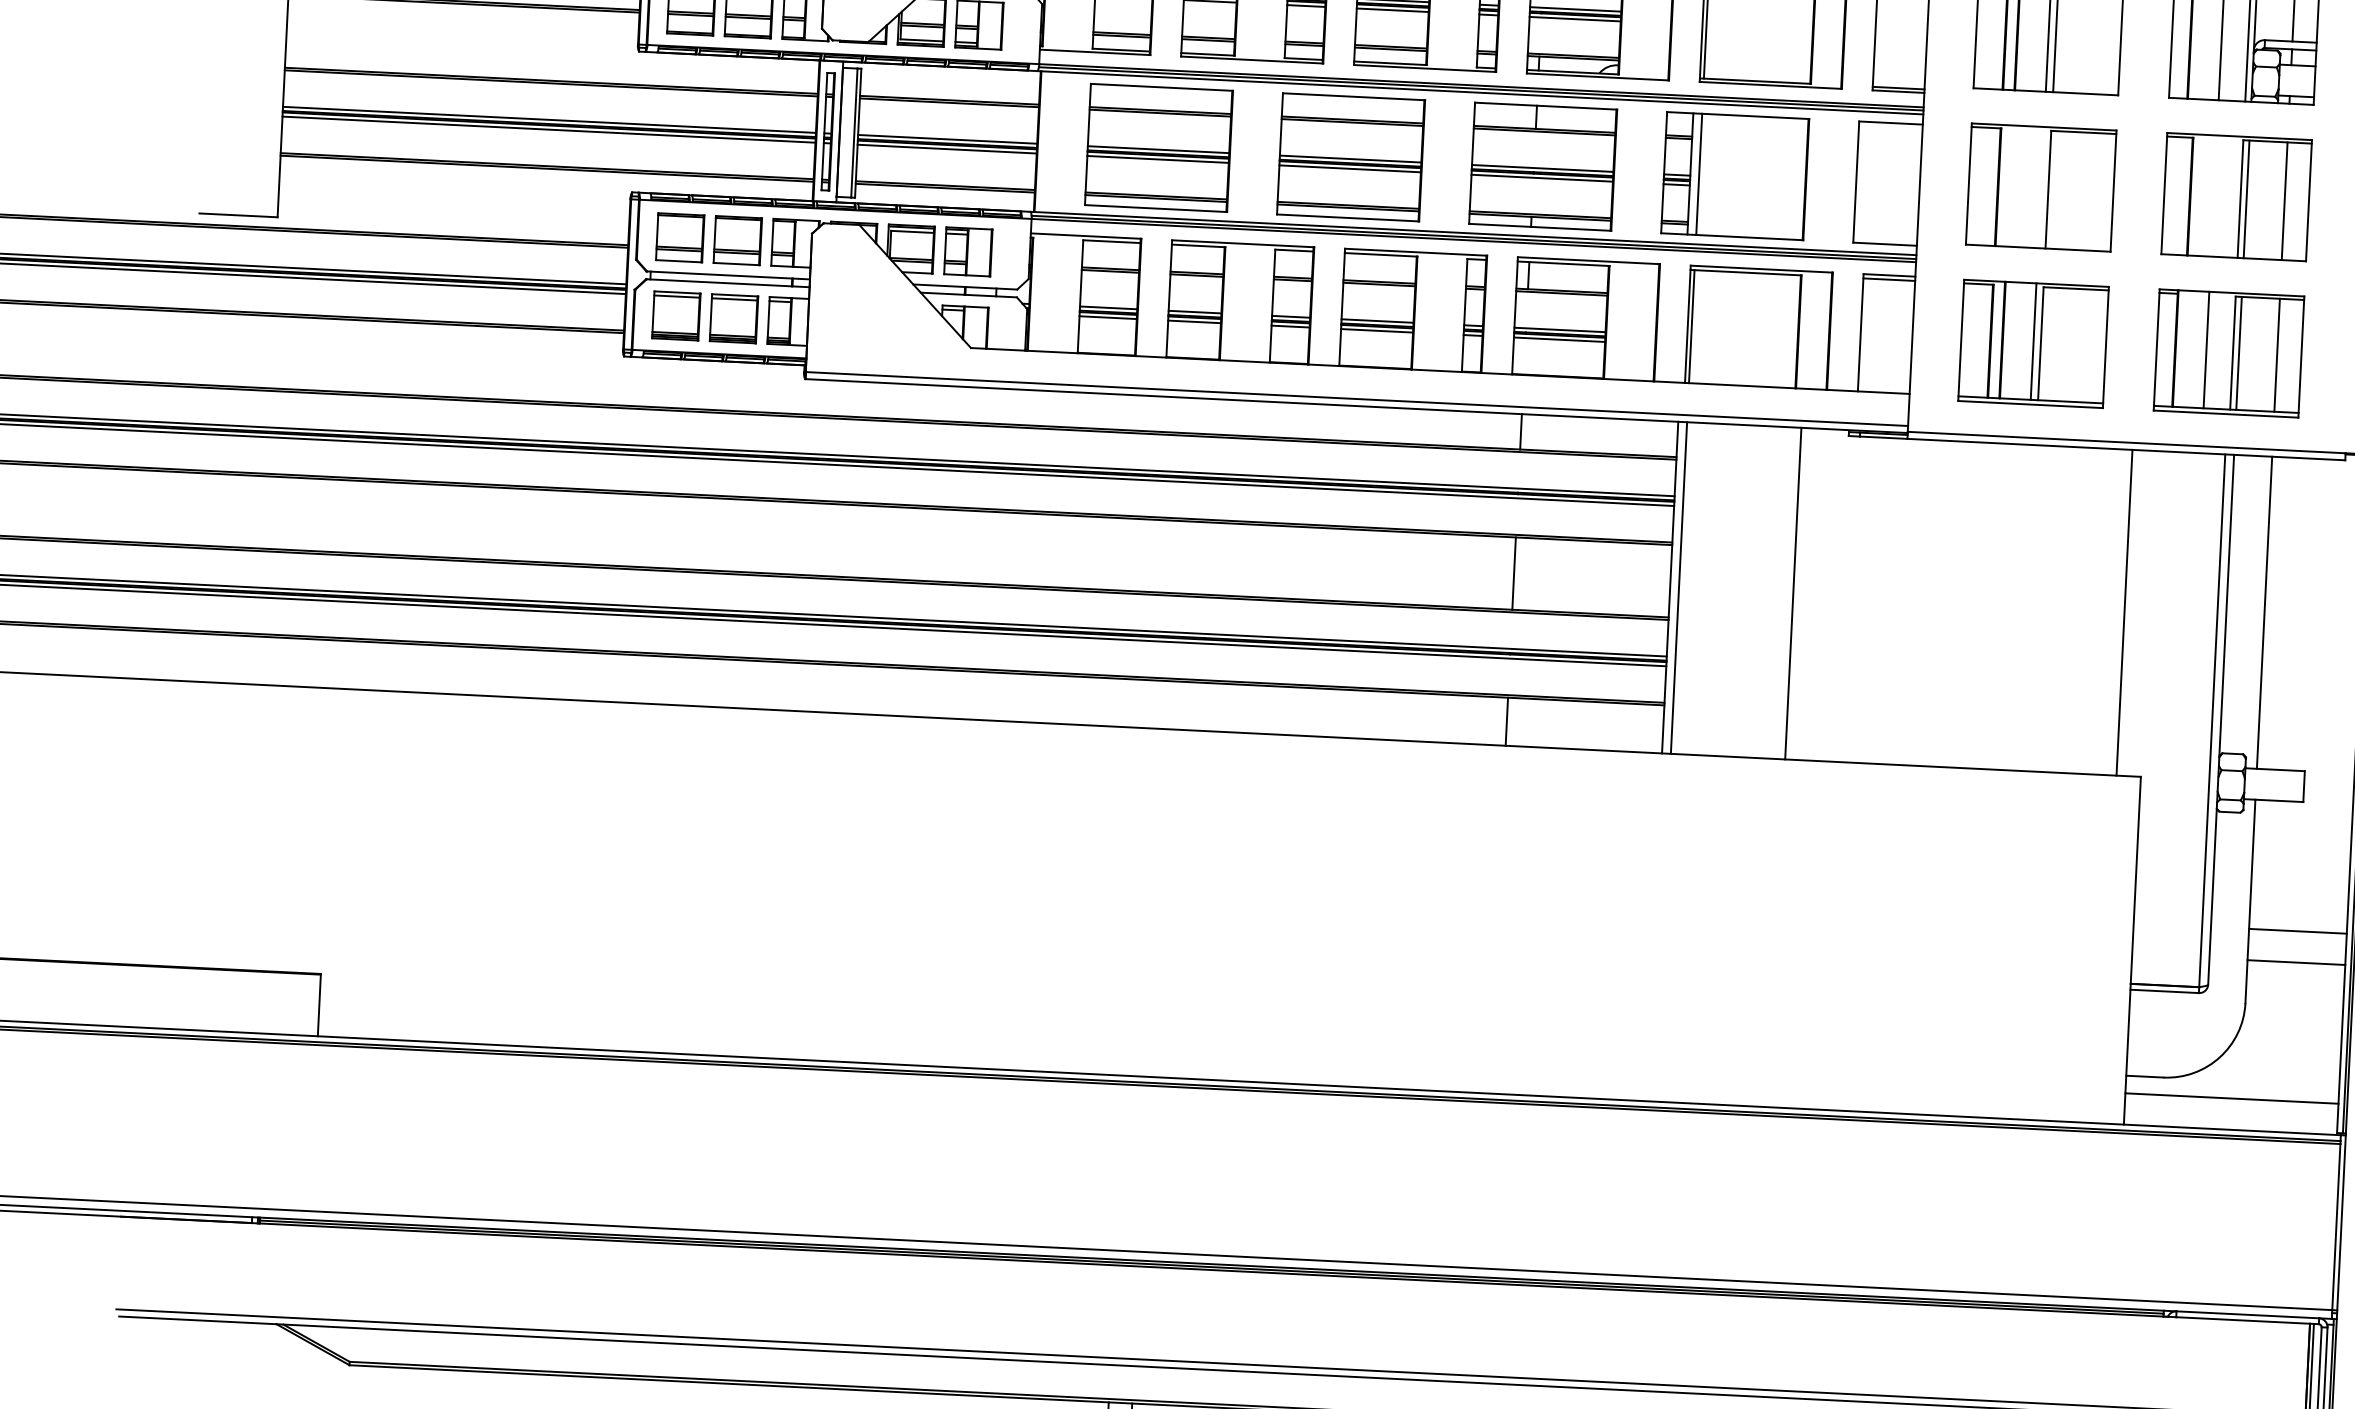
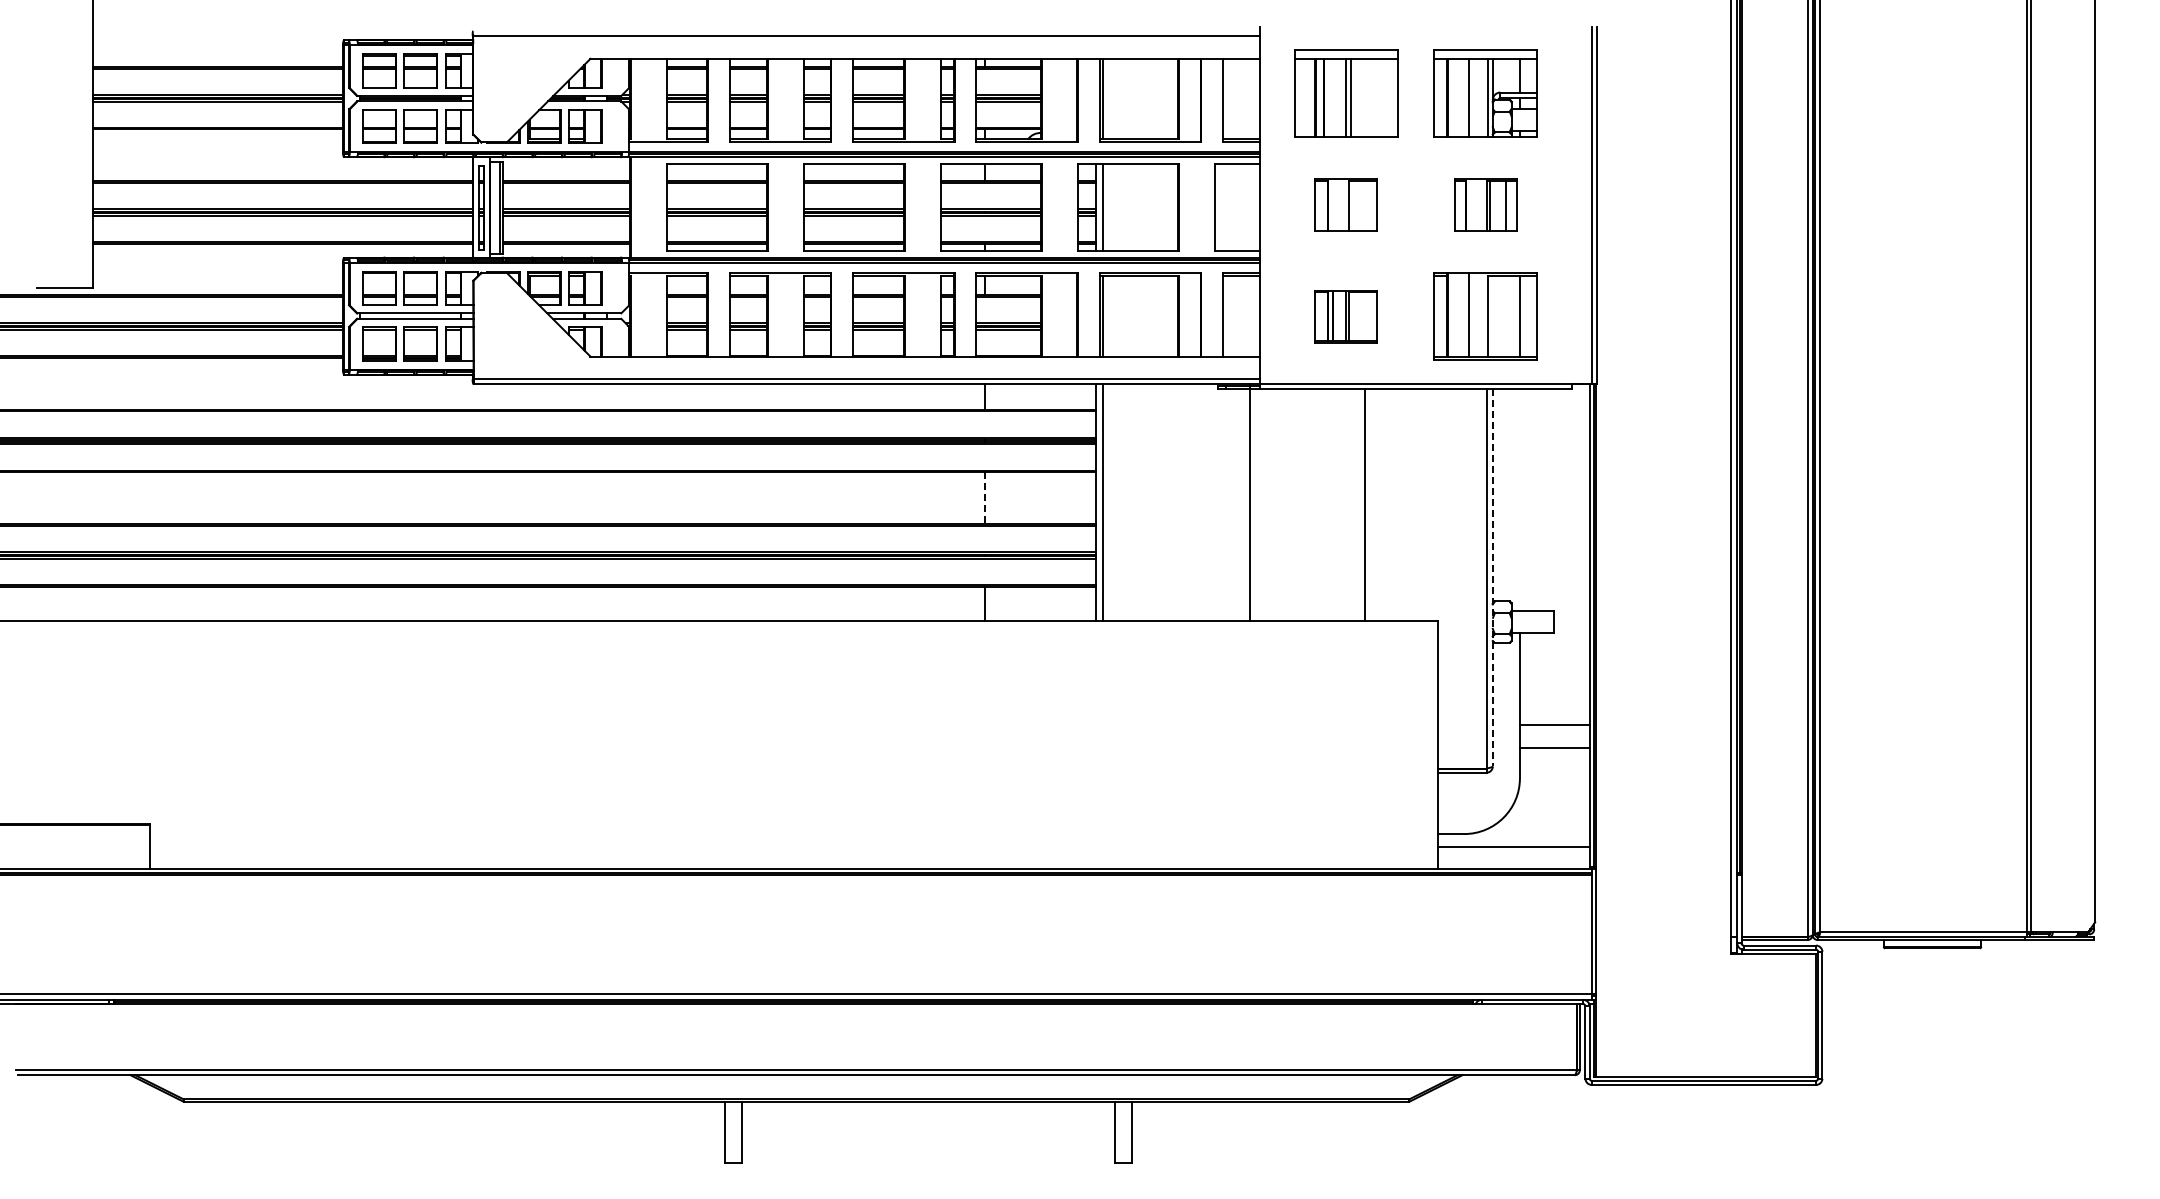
part: (2041, 186) -> (1346, 204), size x0.6
part: (2236, 196) -> (1485, 204), size x0.6
part: (2033, 343) -> (1346, 316), size x0.6
line: (2238, 353) -> (1492, 316), removed
line: (1513, 574) -> (984, 498), solid -> dashed
line: (1793, 593) -> (1250, 502), moved
line: (2124, 612) -> (1365, 504), moved
line: (2263, 612) -> (1519, 499), removed
line: (2220, 719) -> (1492, 577), solid -> dashed

